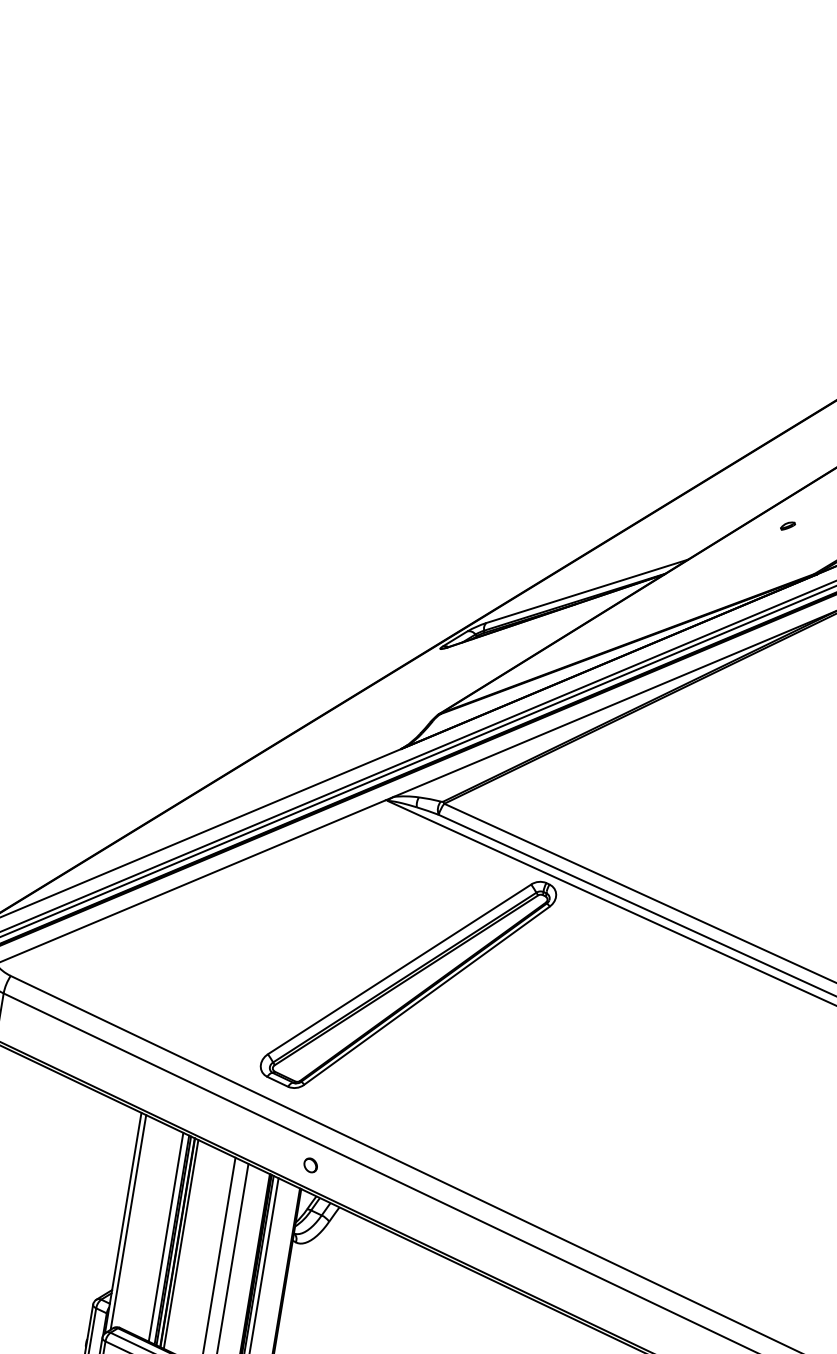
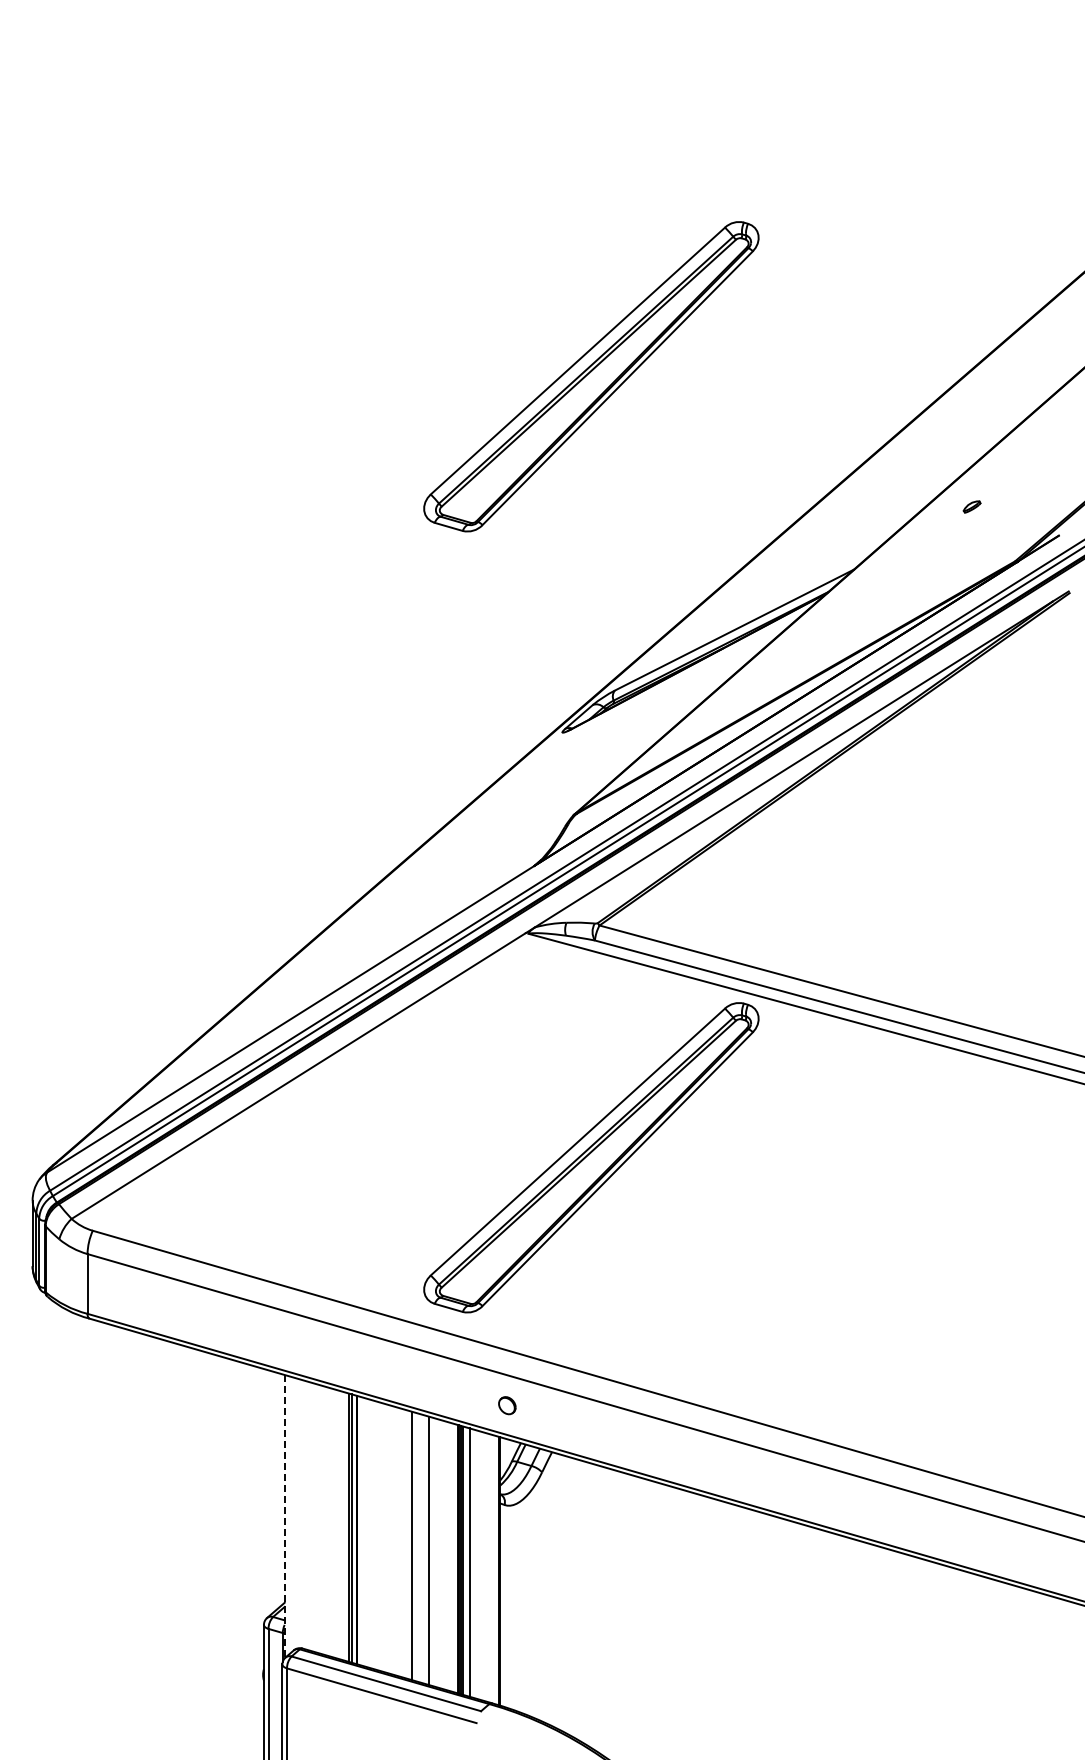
part: (508, 375) -> (591, 376), added
line: (123, 1222) -> (284, 1516), solid -> dashed
line: (128, 1222) -> (291, 1514), removed
line: (166, 1237) -> (341, 1525), removed
line: (181, 1244) -> (361, 1531), removed

